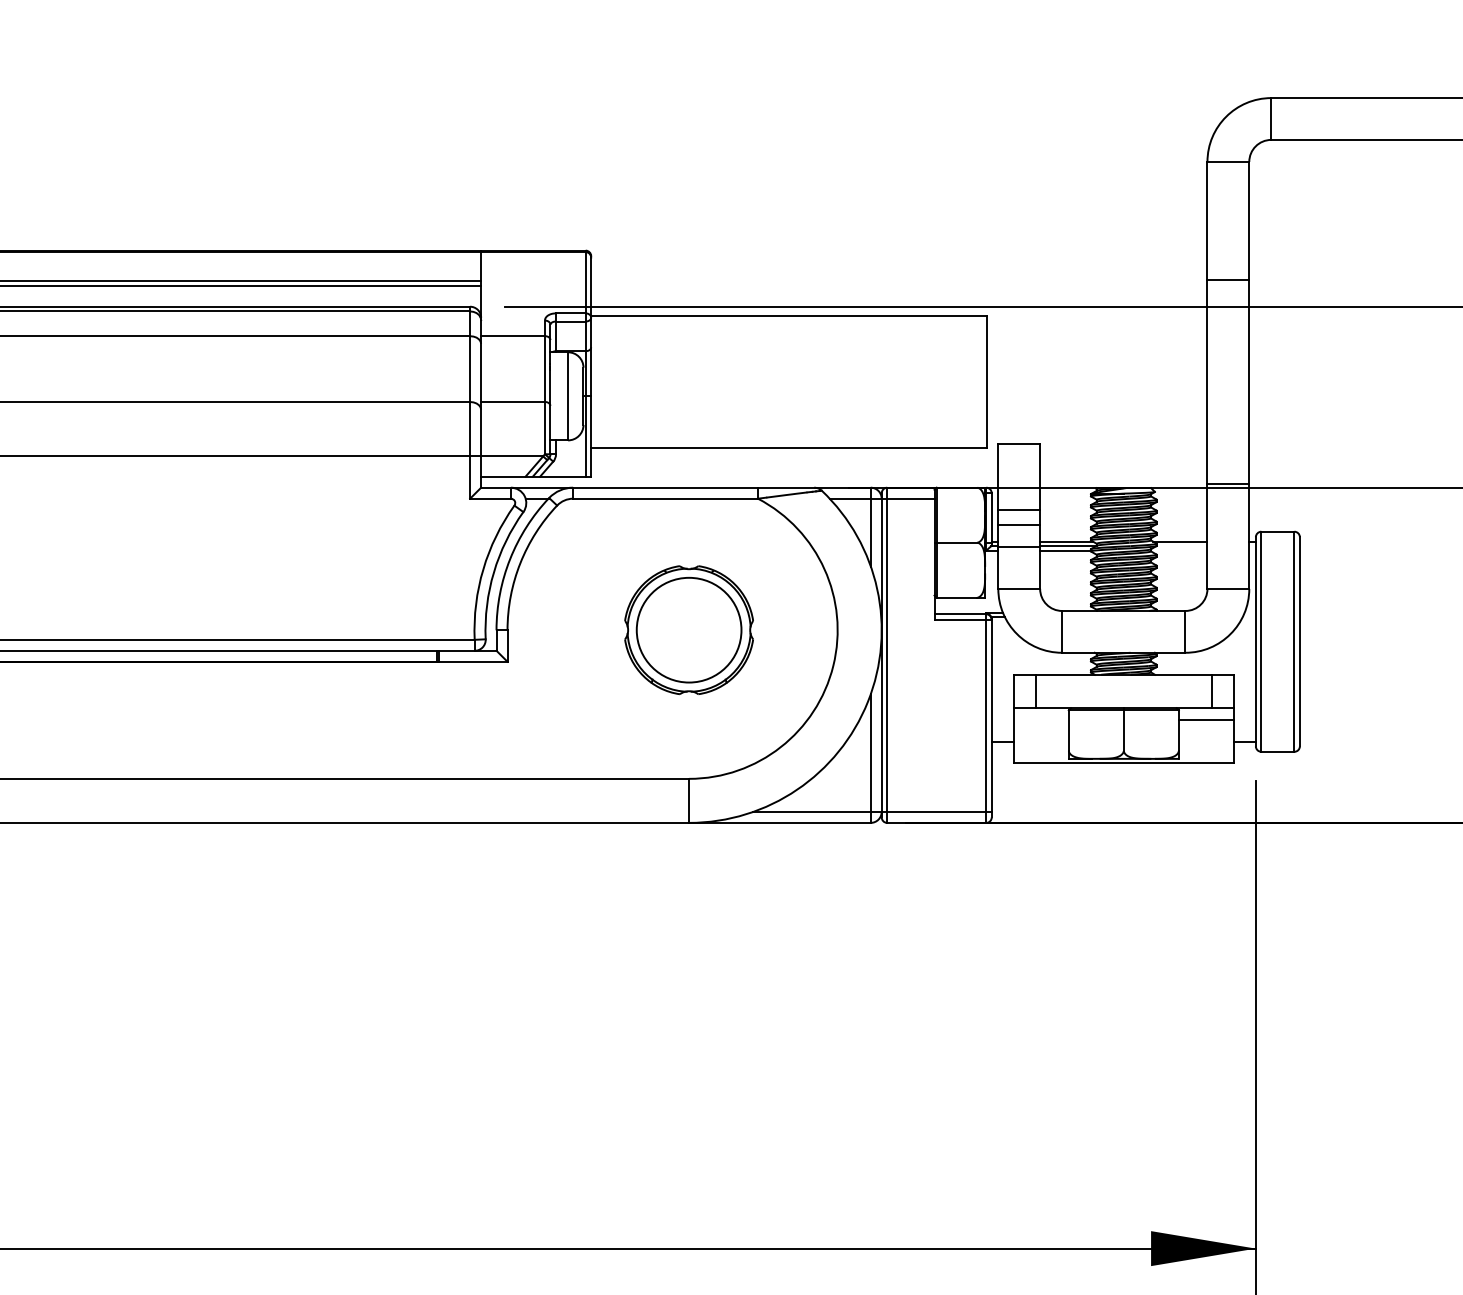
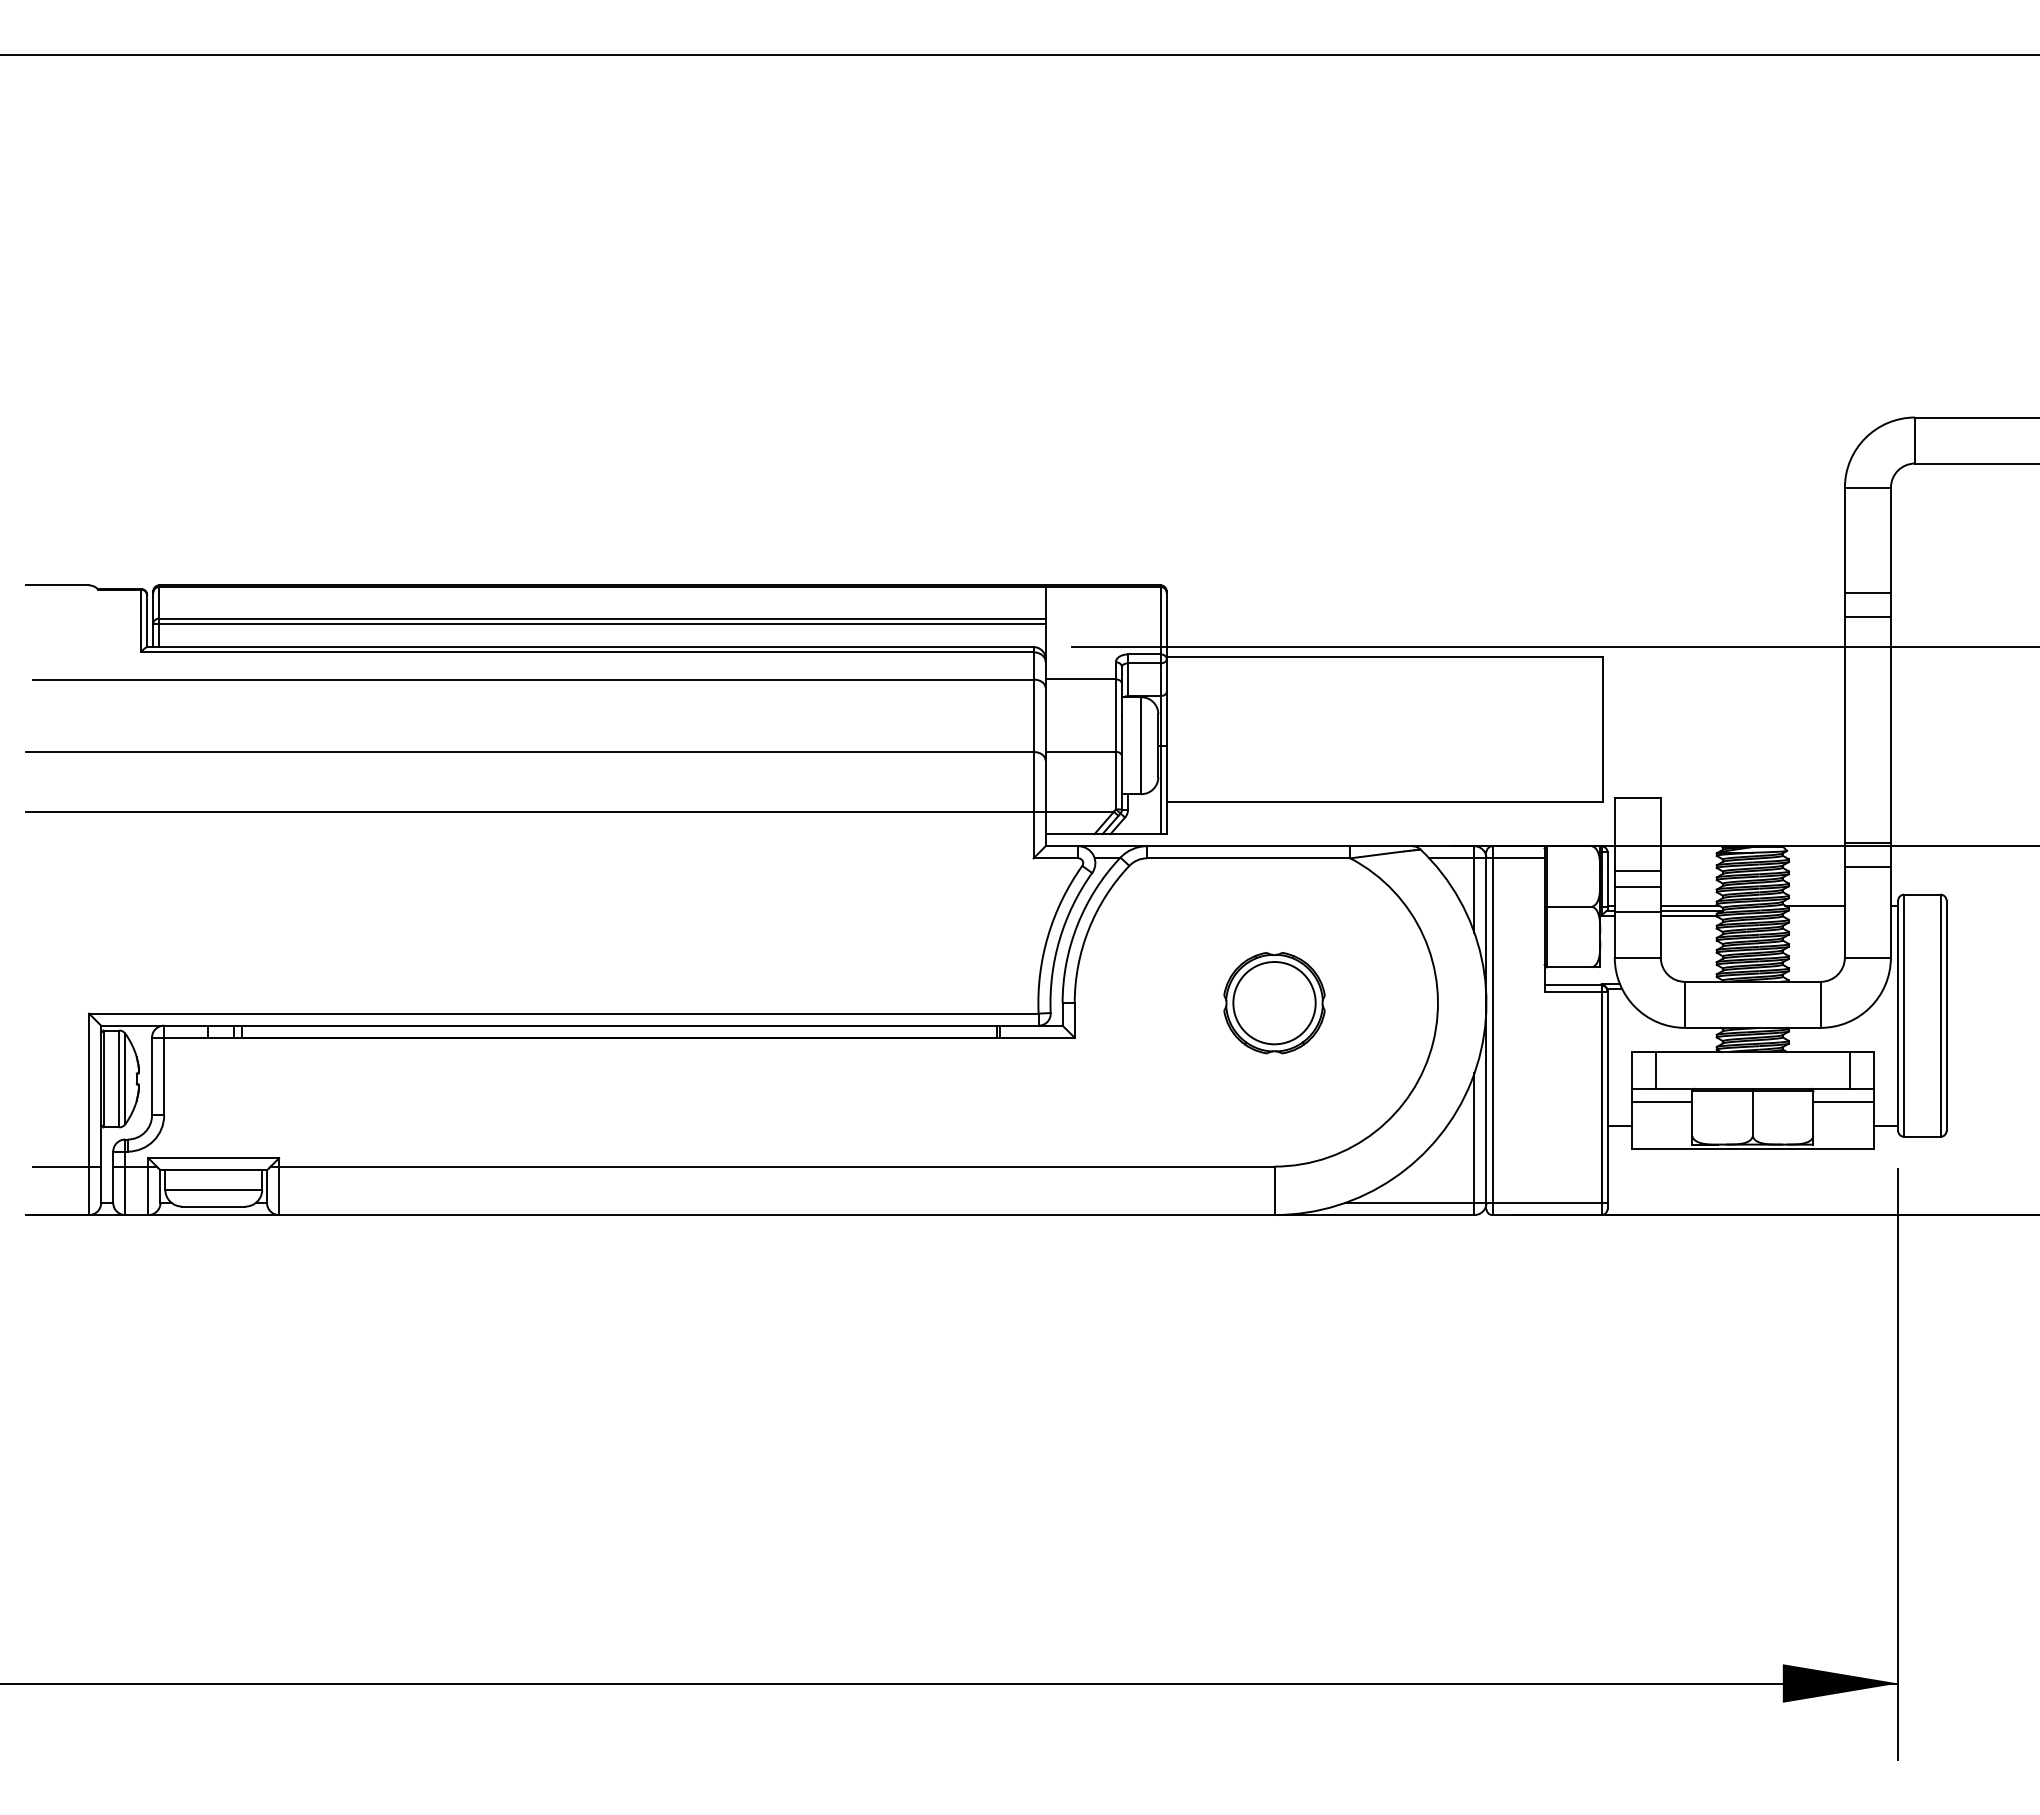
line: (1228, 258) -> (1867, 593), added
line: (1228, 506) -> (1867, 866), added
part: (689, 630) -> (1274, 1003), size x0.71
line: (1040, 719) -> (1661, 1101), added

